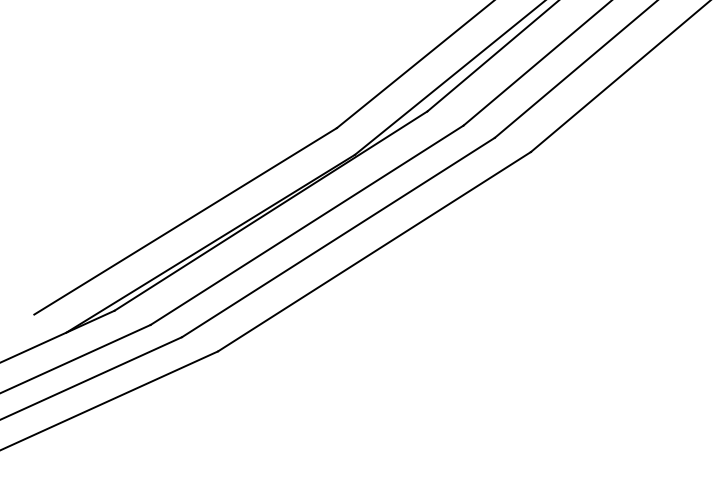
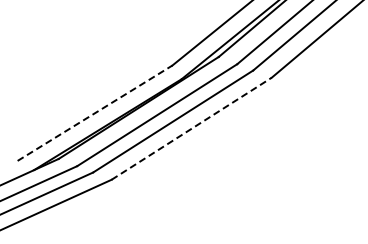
line: (186, 221) -> (95, 113), solid -> dashed
line: (374, 251) -> (191, 128), solid -> dashed

